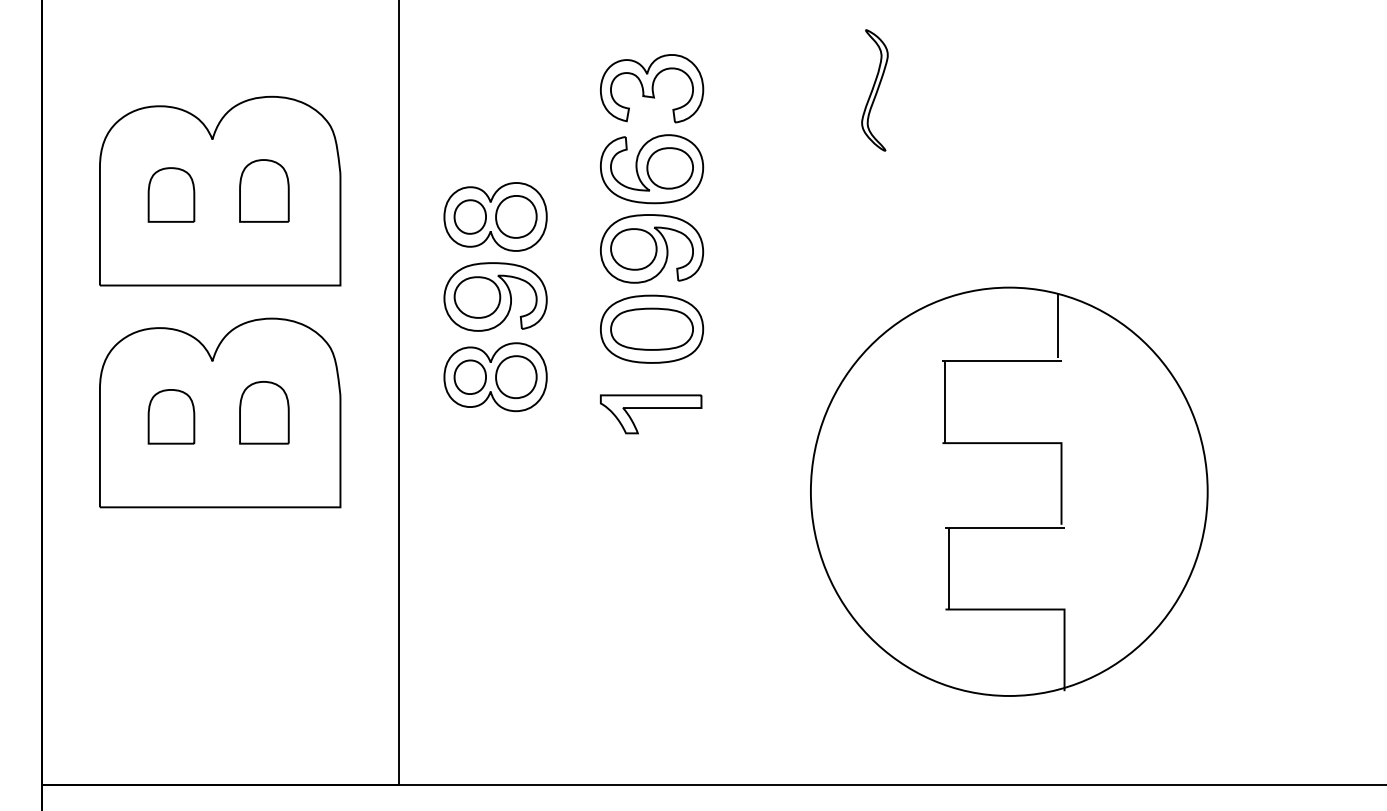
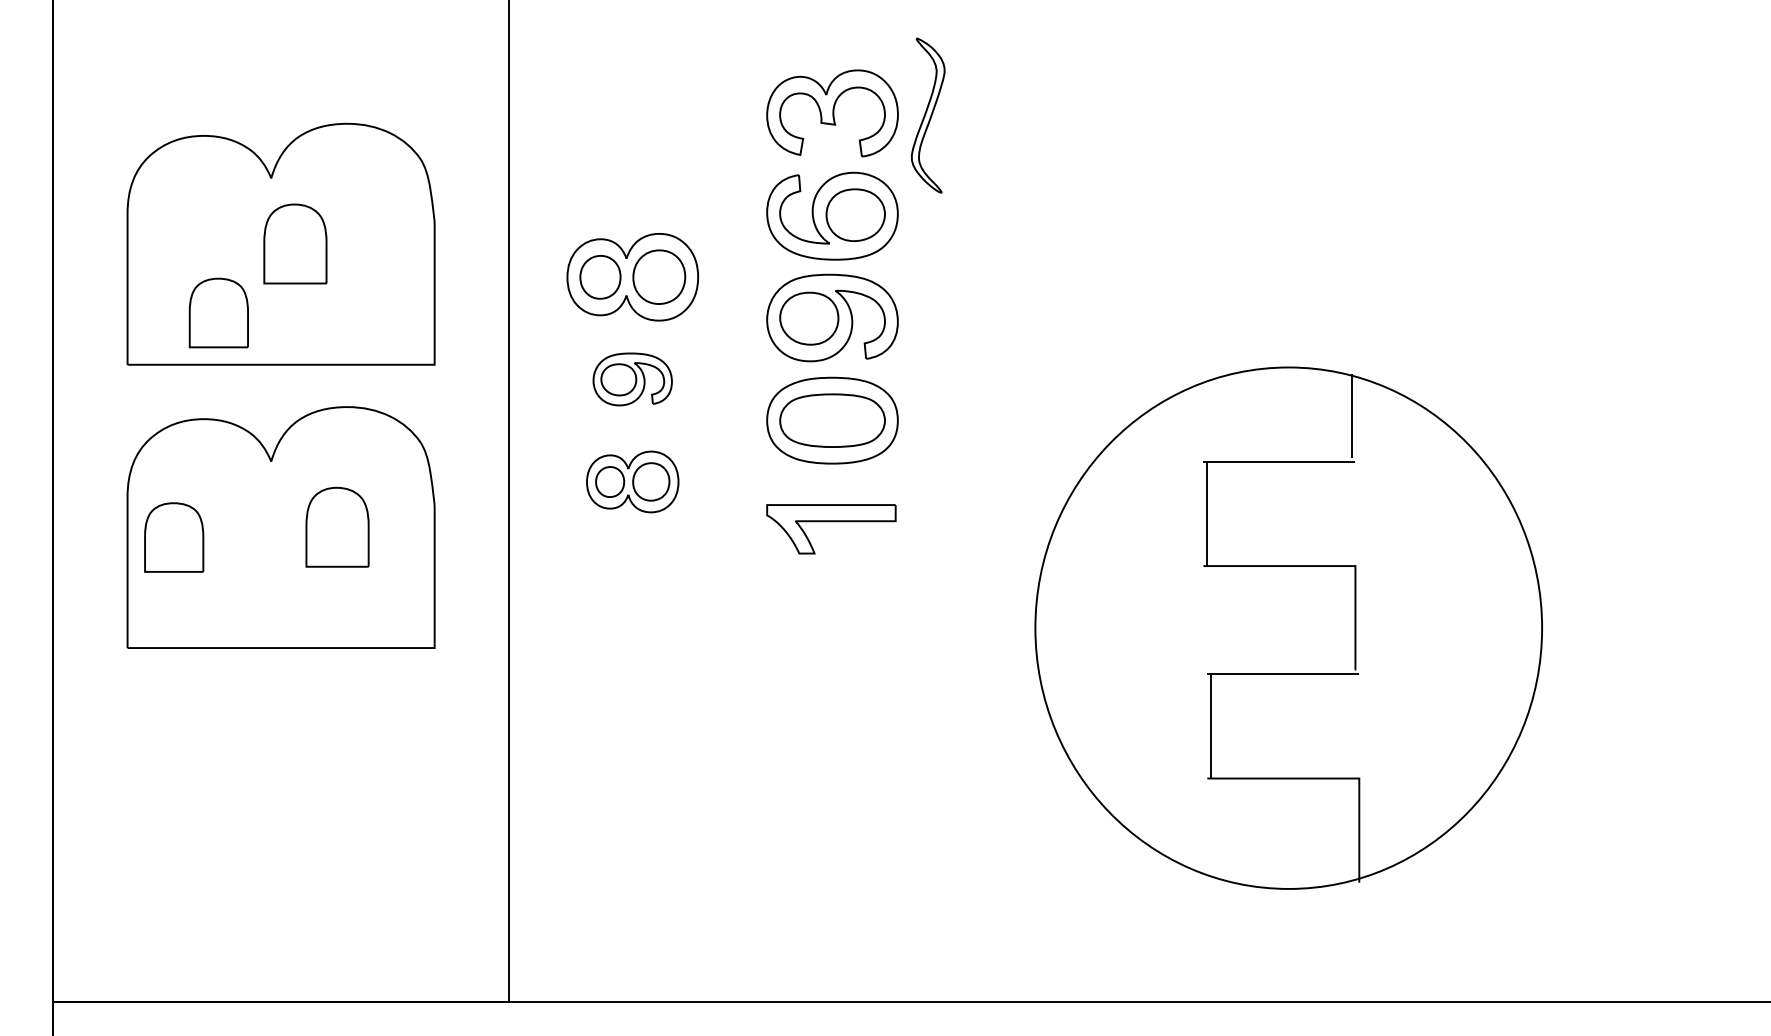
part: (874, 90) -> (927, 115), moved
part: (264, 190) -> (295, 243), moved
part: (171, 194) -> (218, 312), moved
part: (495, 296) -> (632, 378), size x0.6
part: (495, 377) -> (632, 482), size x0.7
part: (171, 416) -> (174, 537), moved

